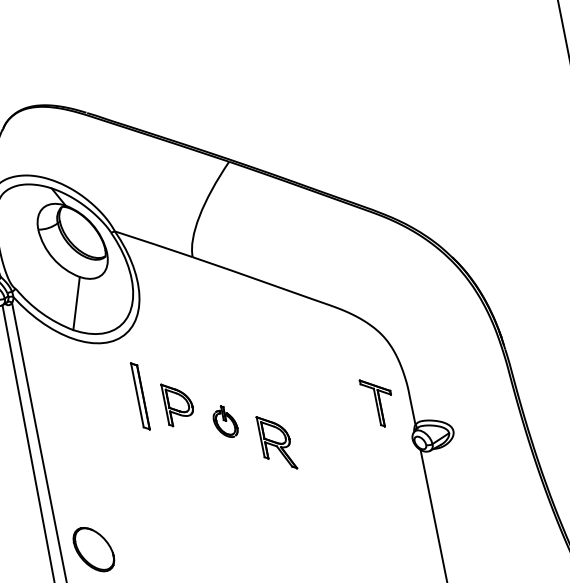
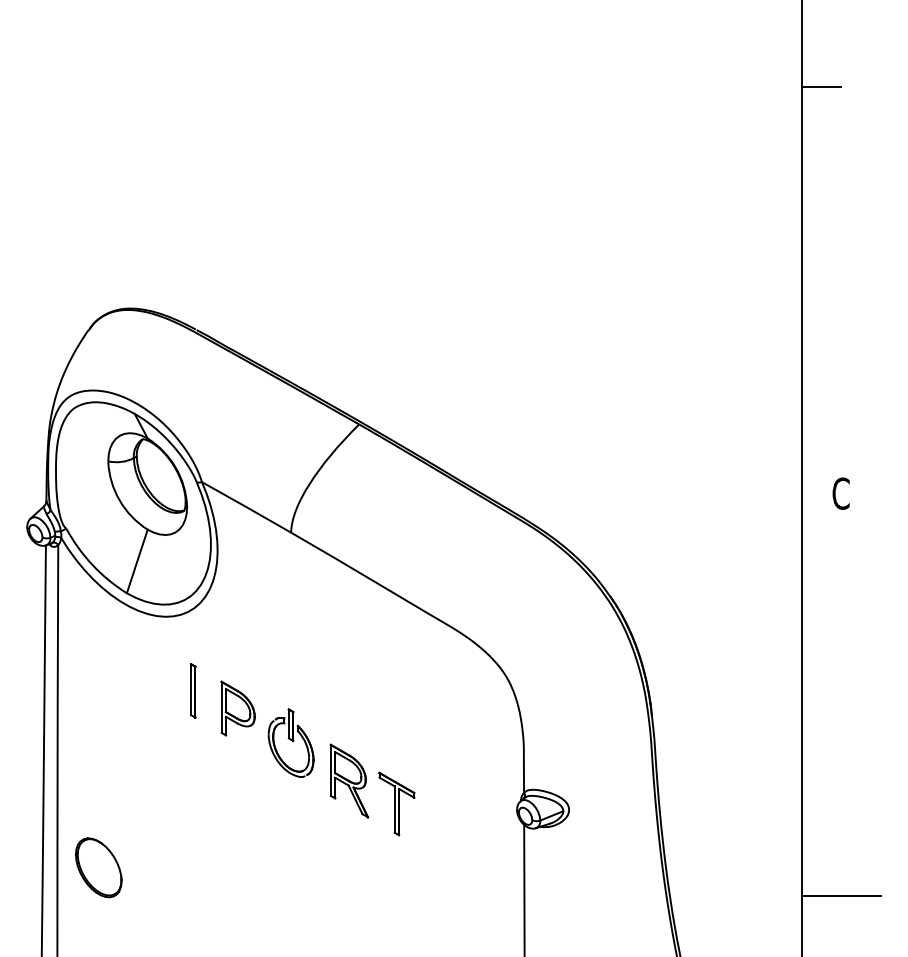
part: (140, 395) -> (193, 690), size x0.62
part: (377, 401) -> (396, 803), moved
part: (224, 421) -> (290, 742), size x1.67

